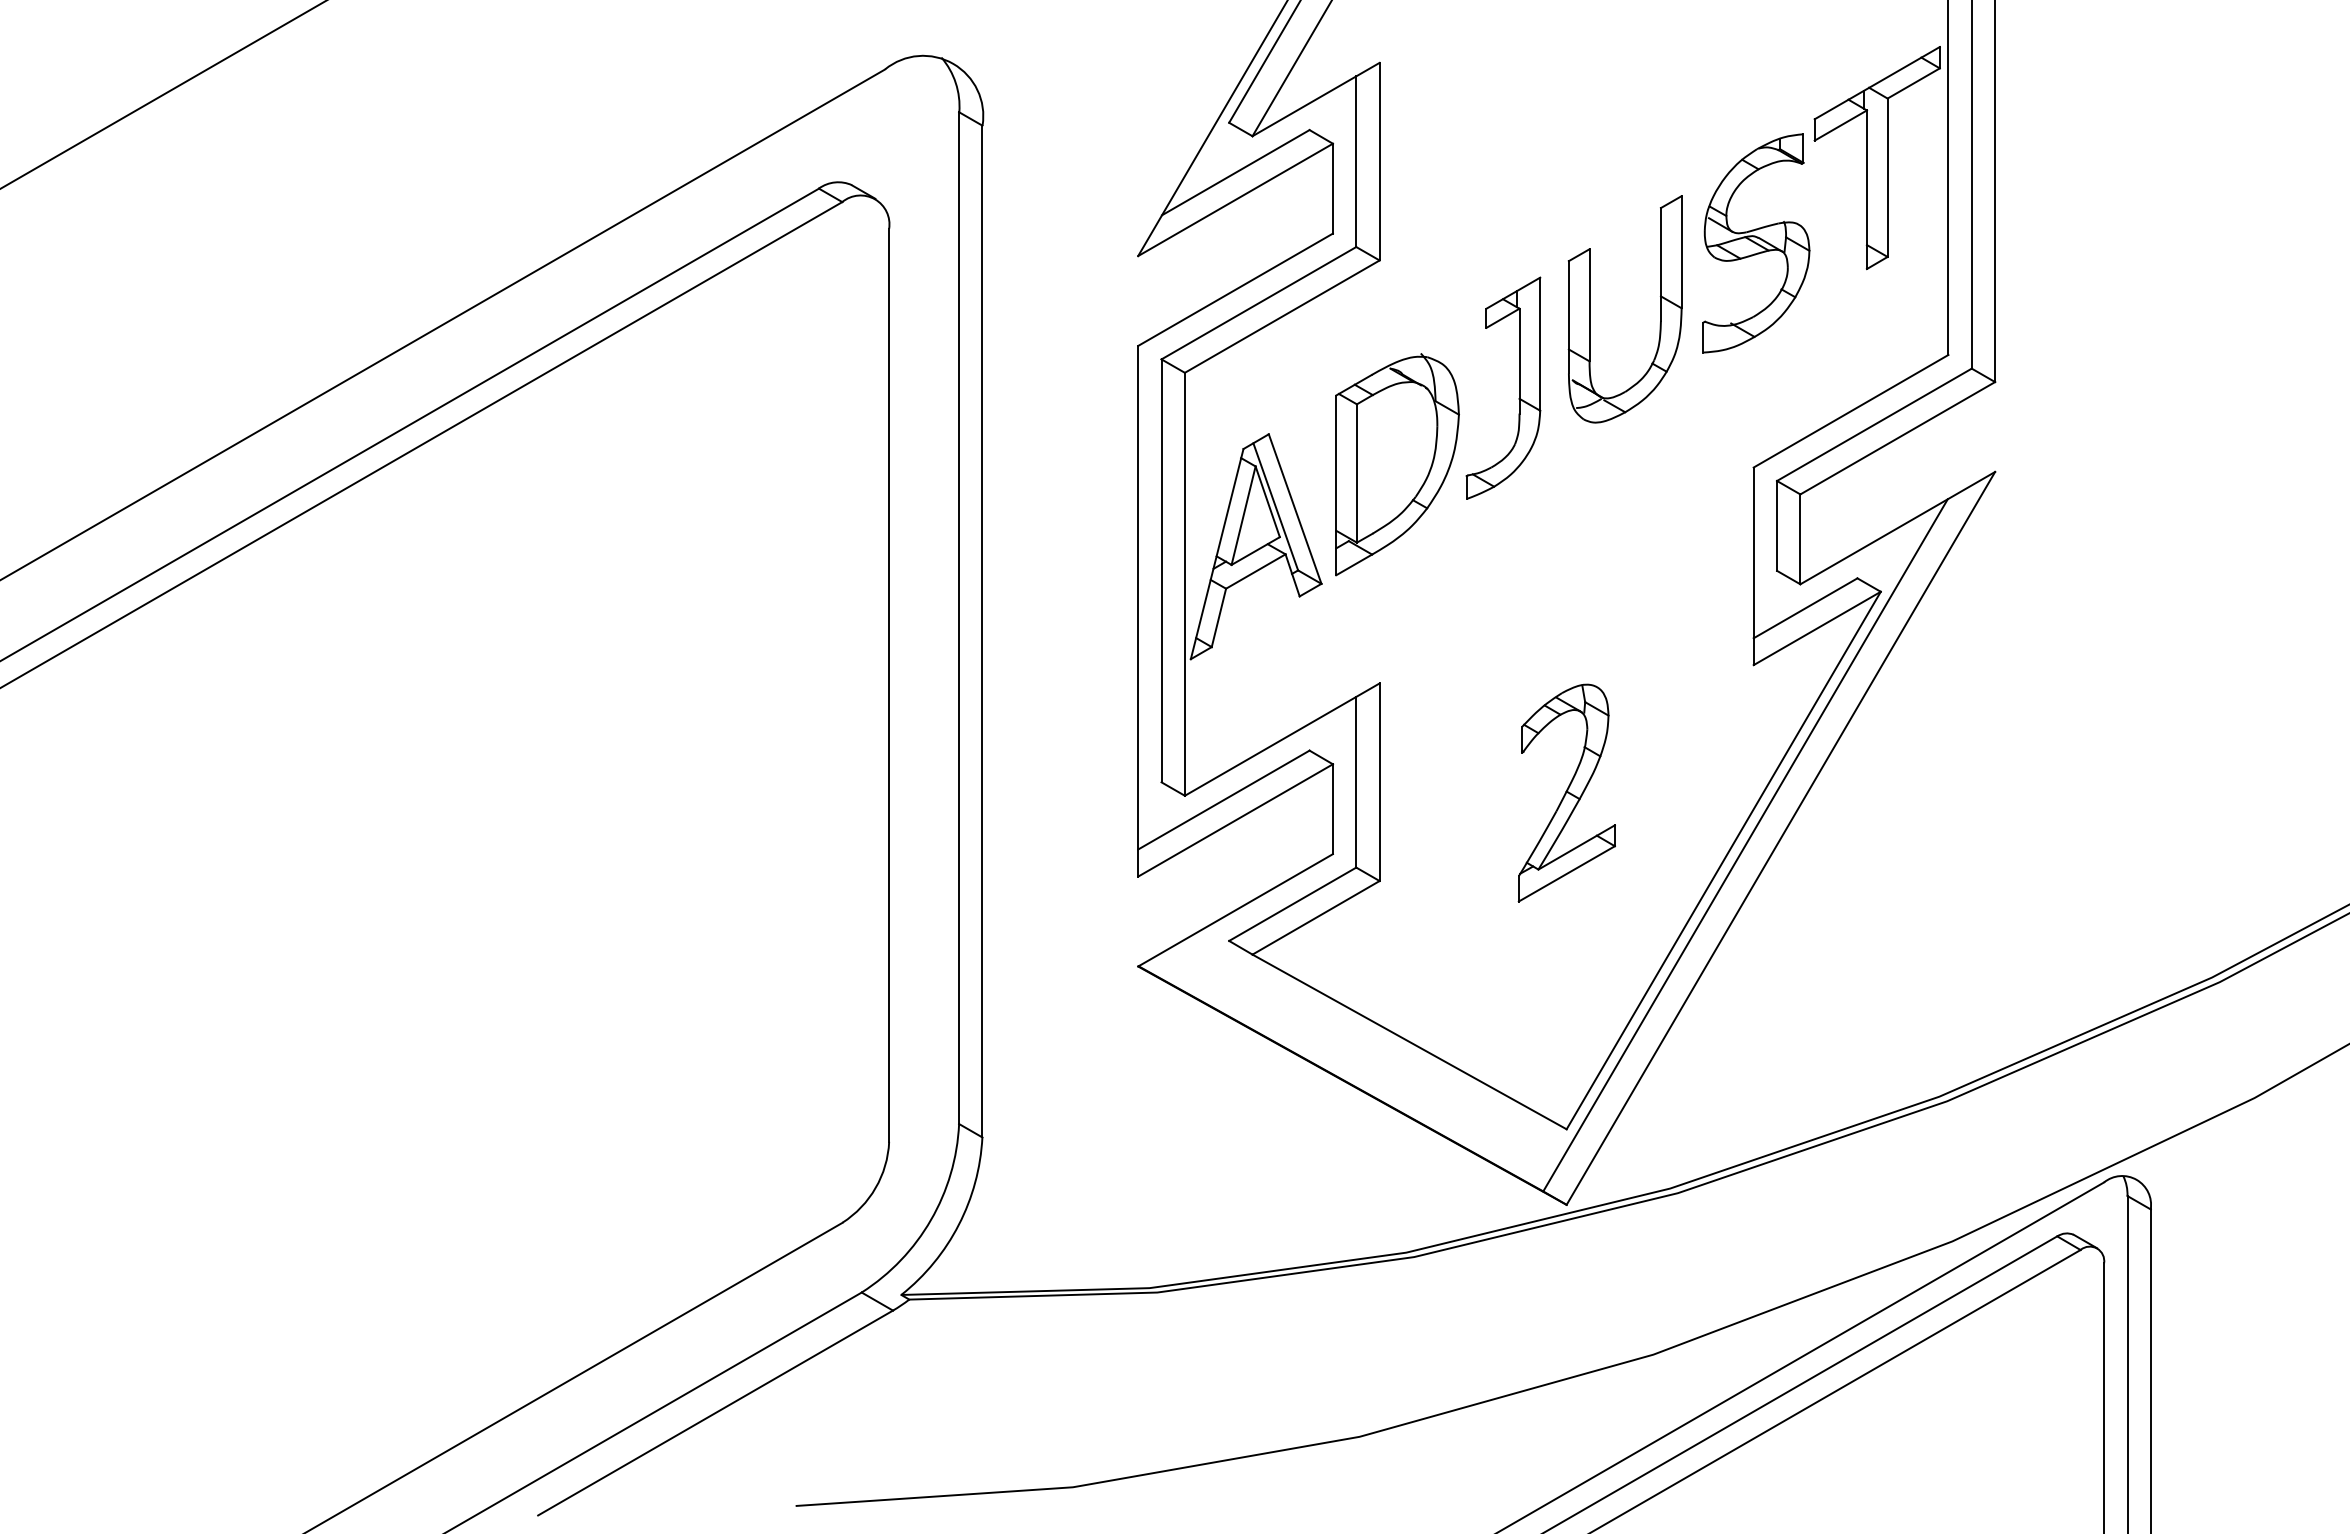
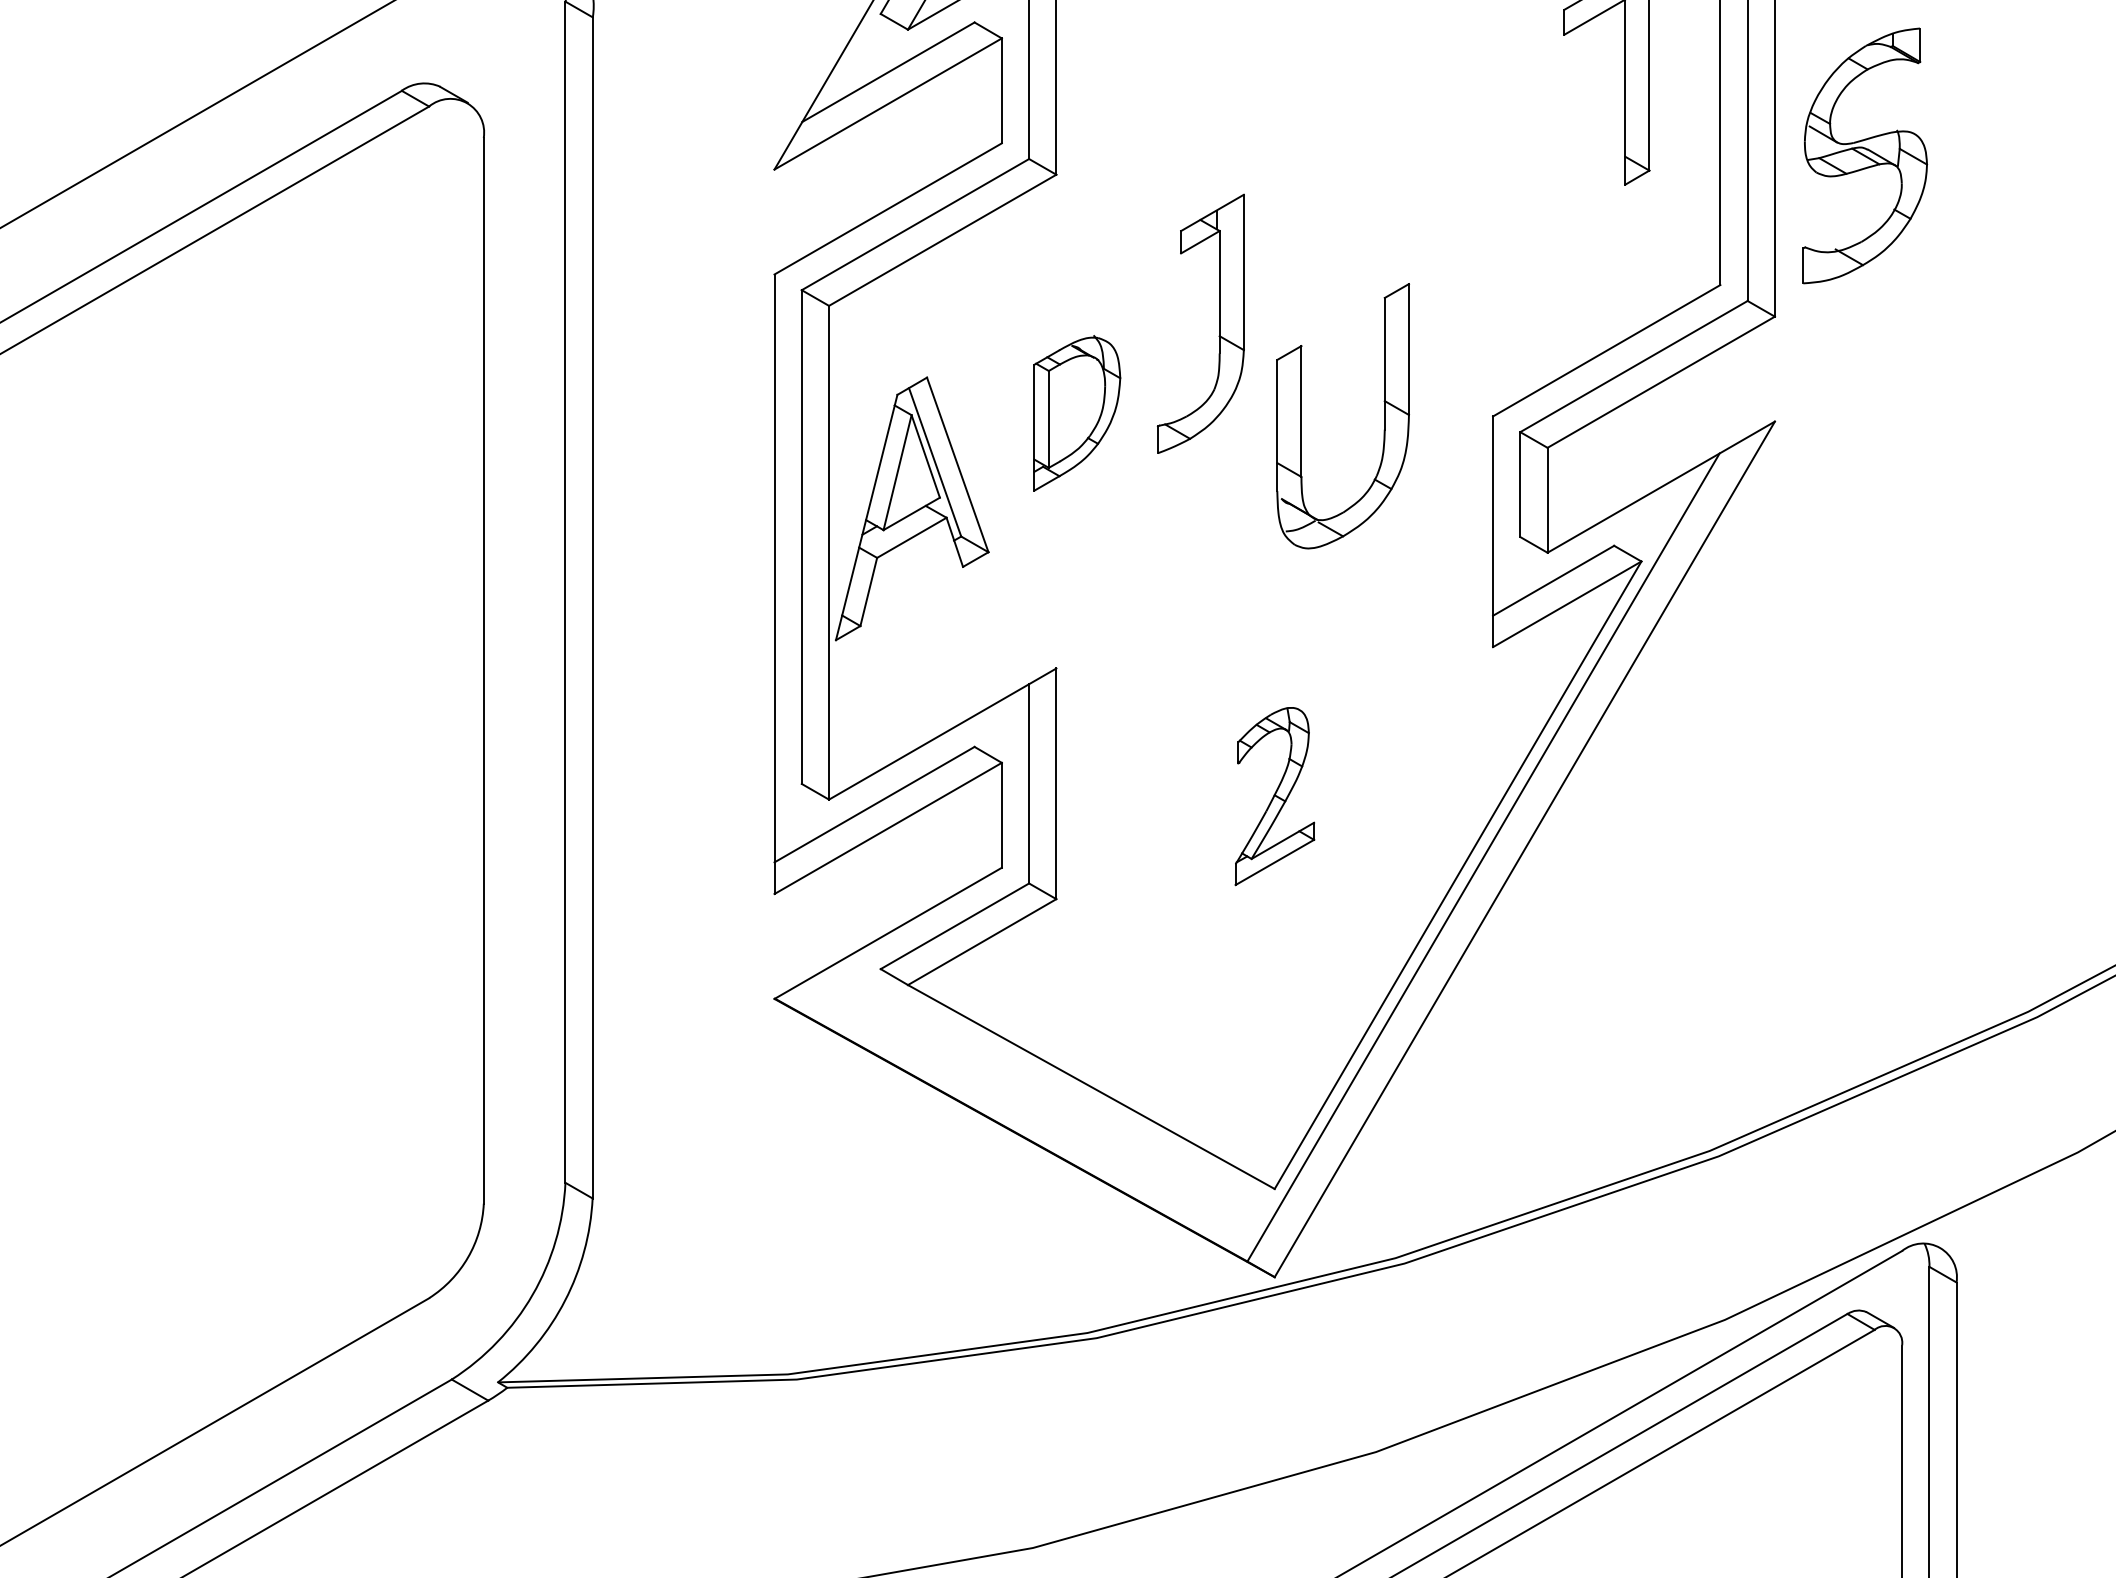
part: (1756, 243) -> (1865, 156), moved
part: (1590, 309) -> (1302, 416), moved
part: (1397, 464) -> (1077, 412), size x0.6
part: (1566, 792) -> (1274, 795), size x0.7

